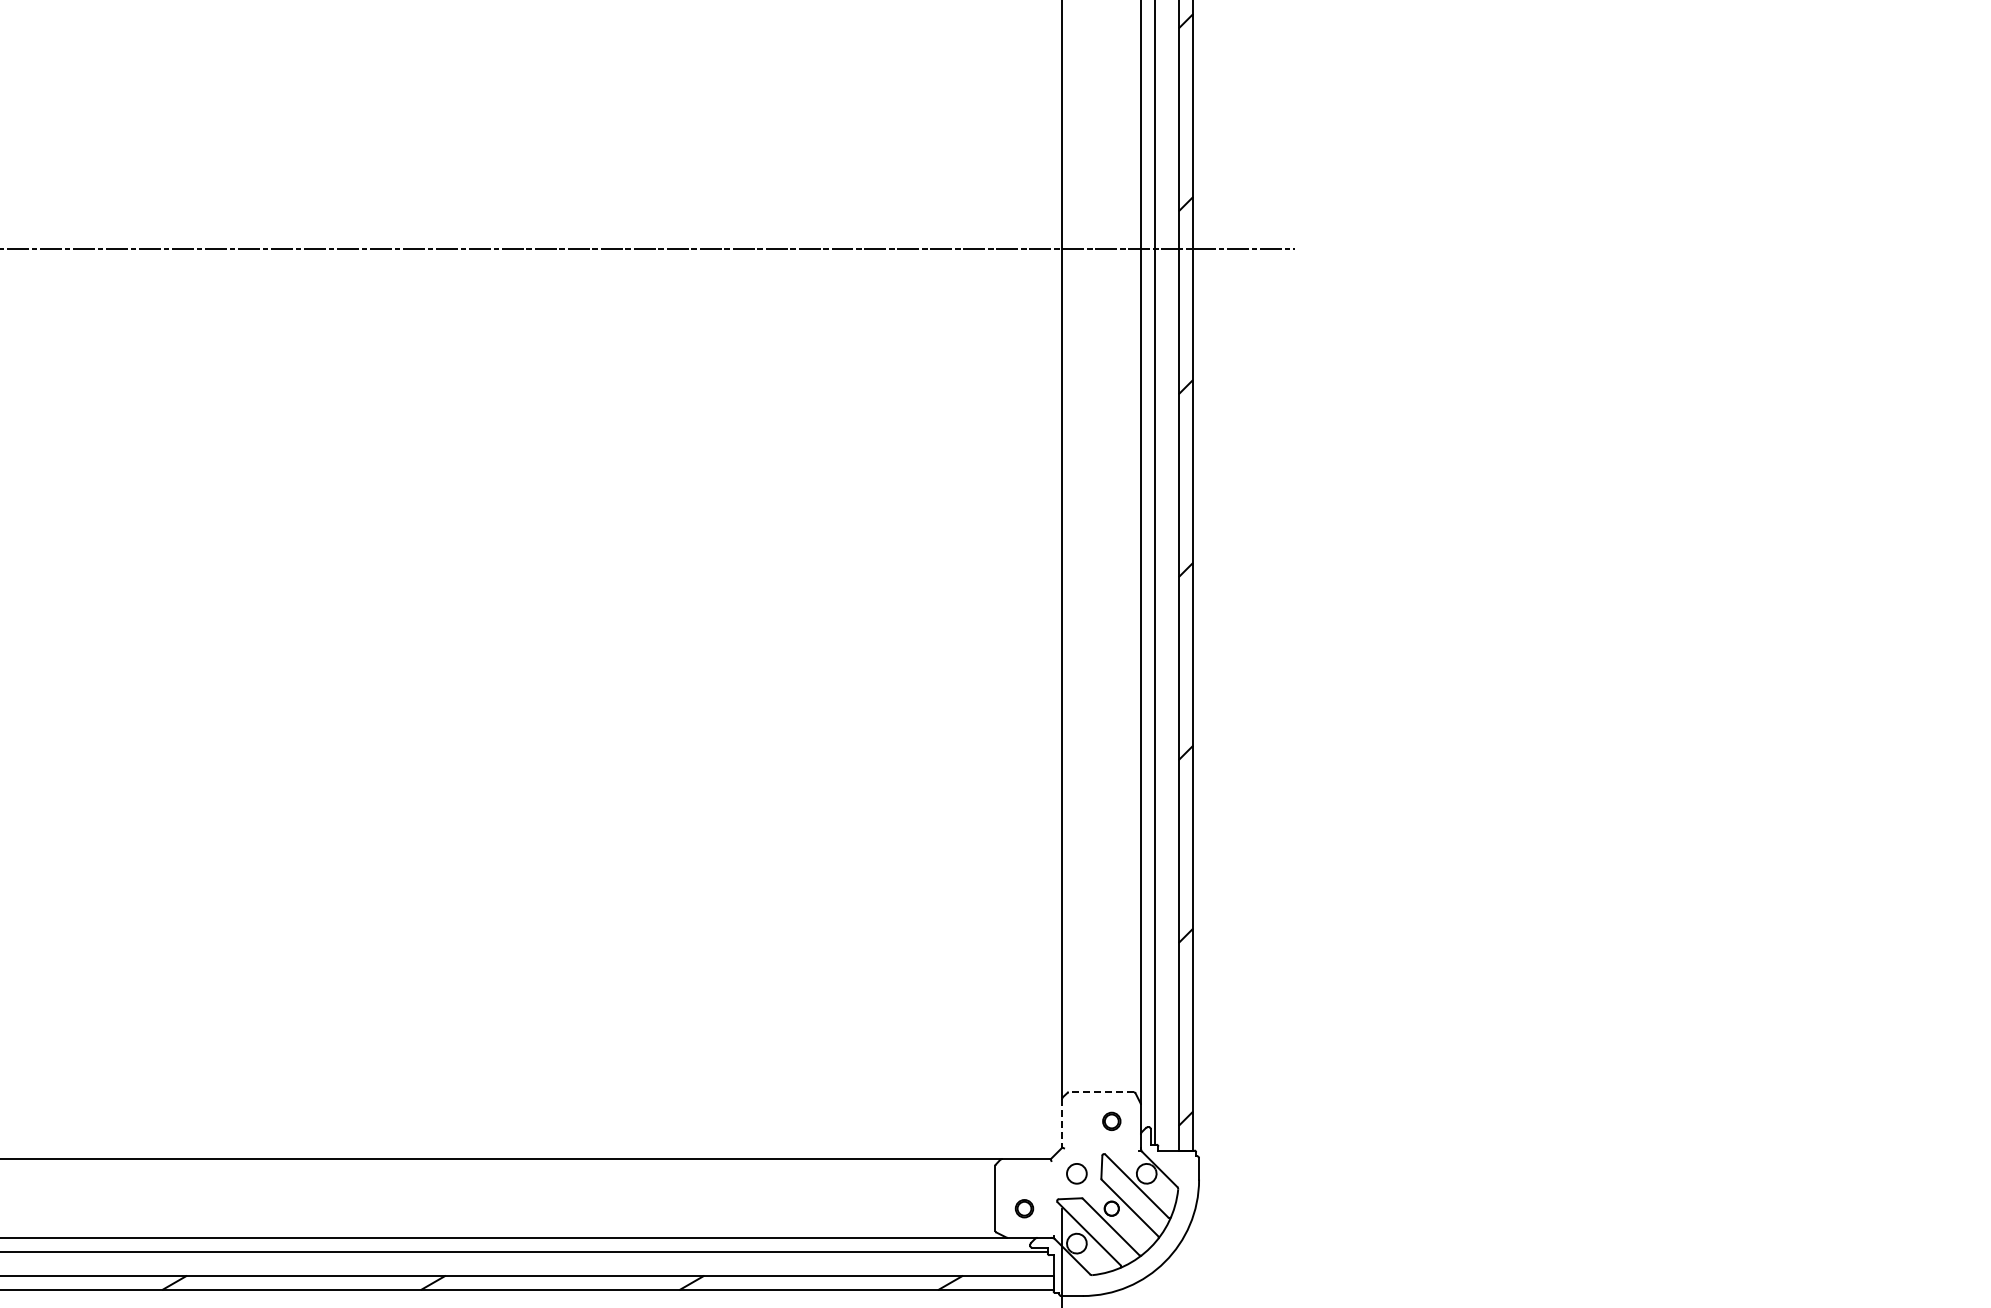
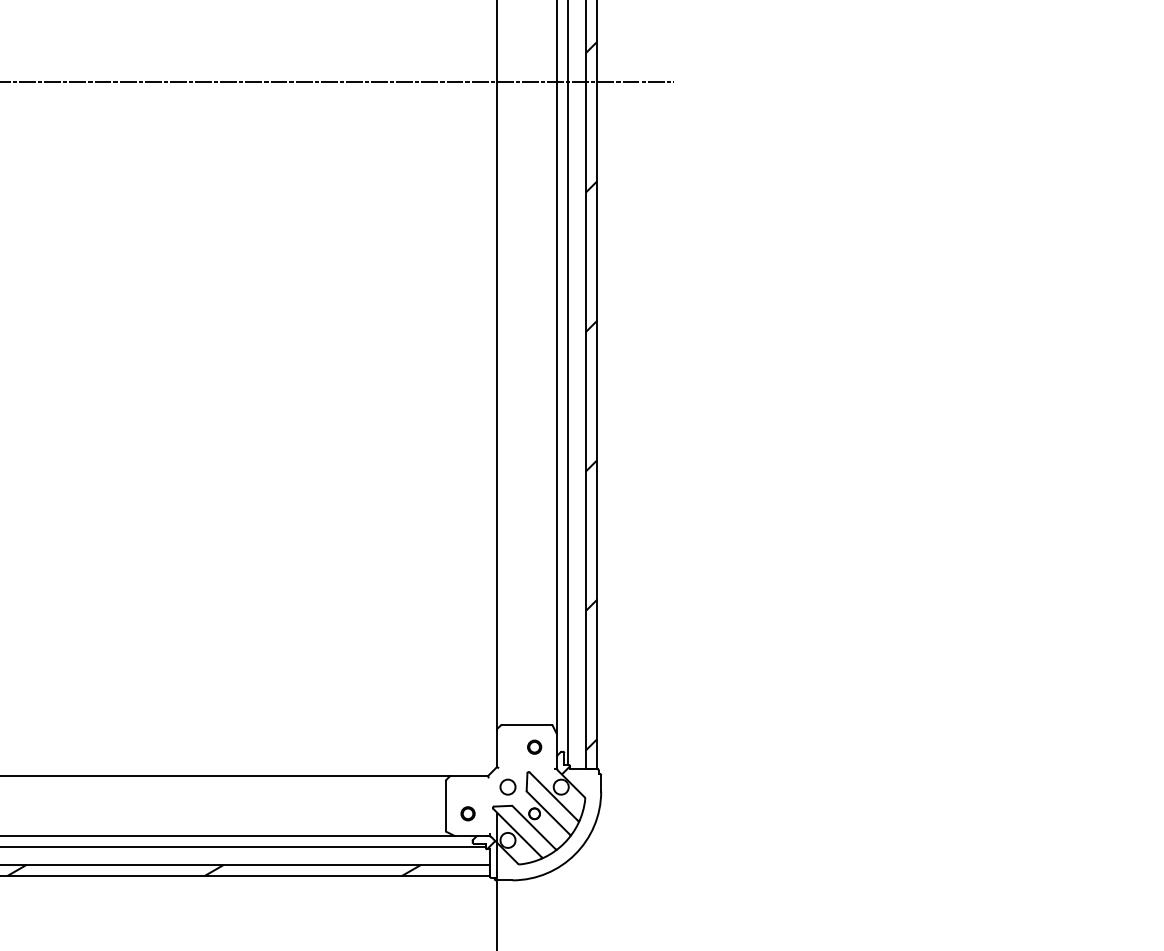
line: (1101, 1092) -> (526, 725), dashed -> solid
line: (1062, 1123) -> (497, 748), dashed -> solid
hatch: (1103, 1200) -> (528, 807), added

